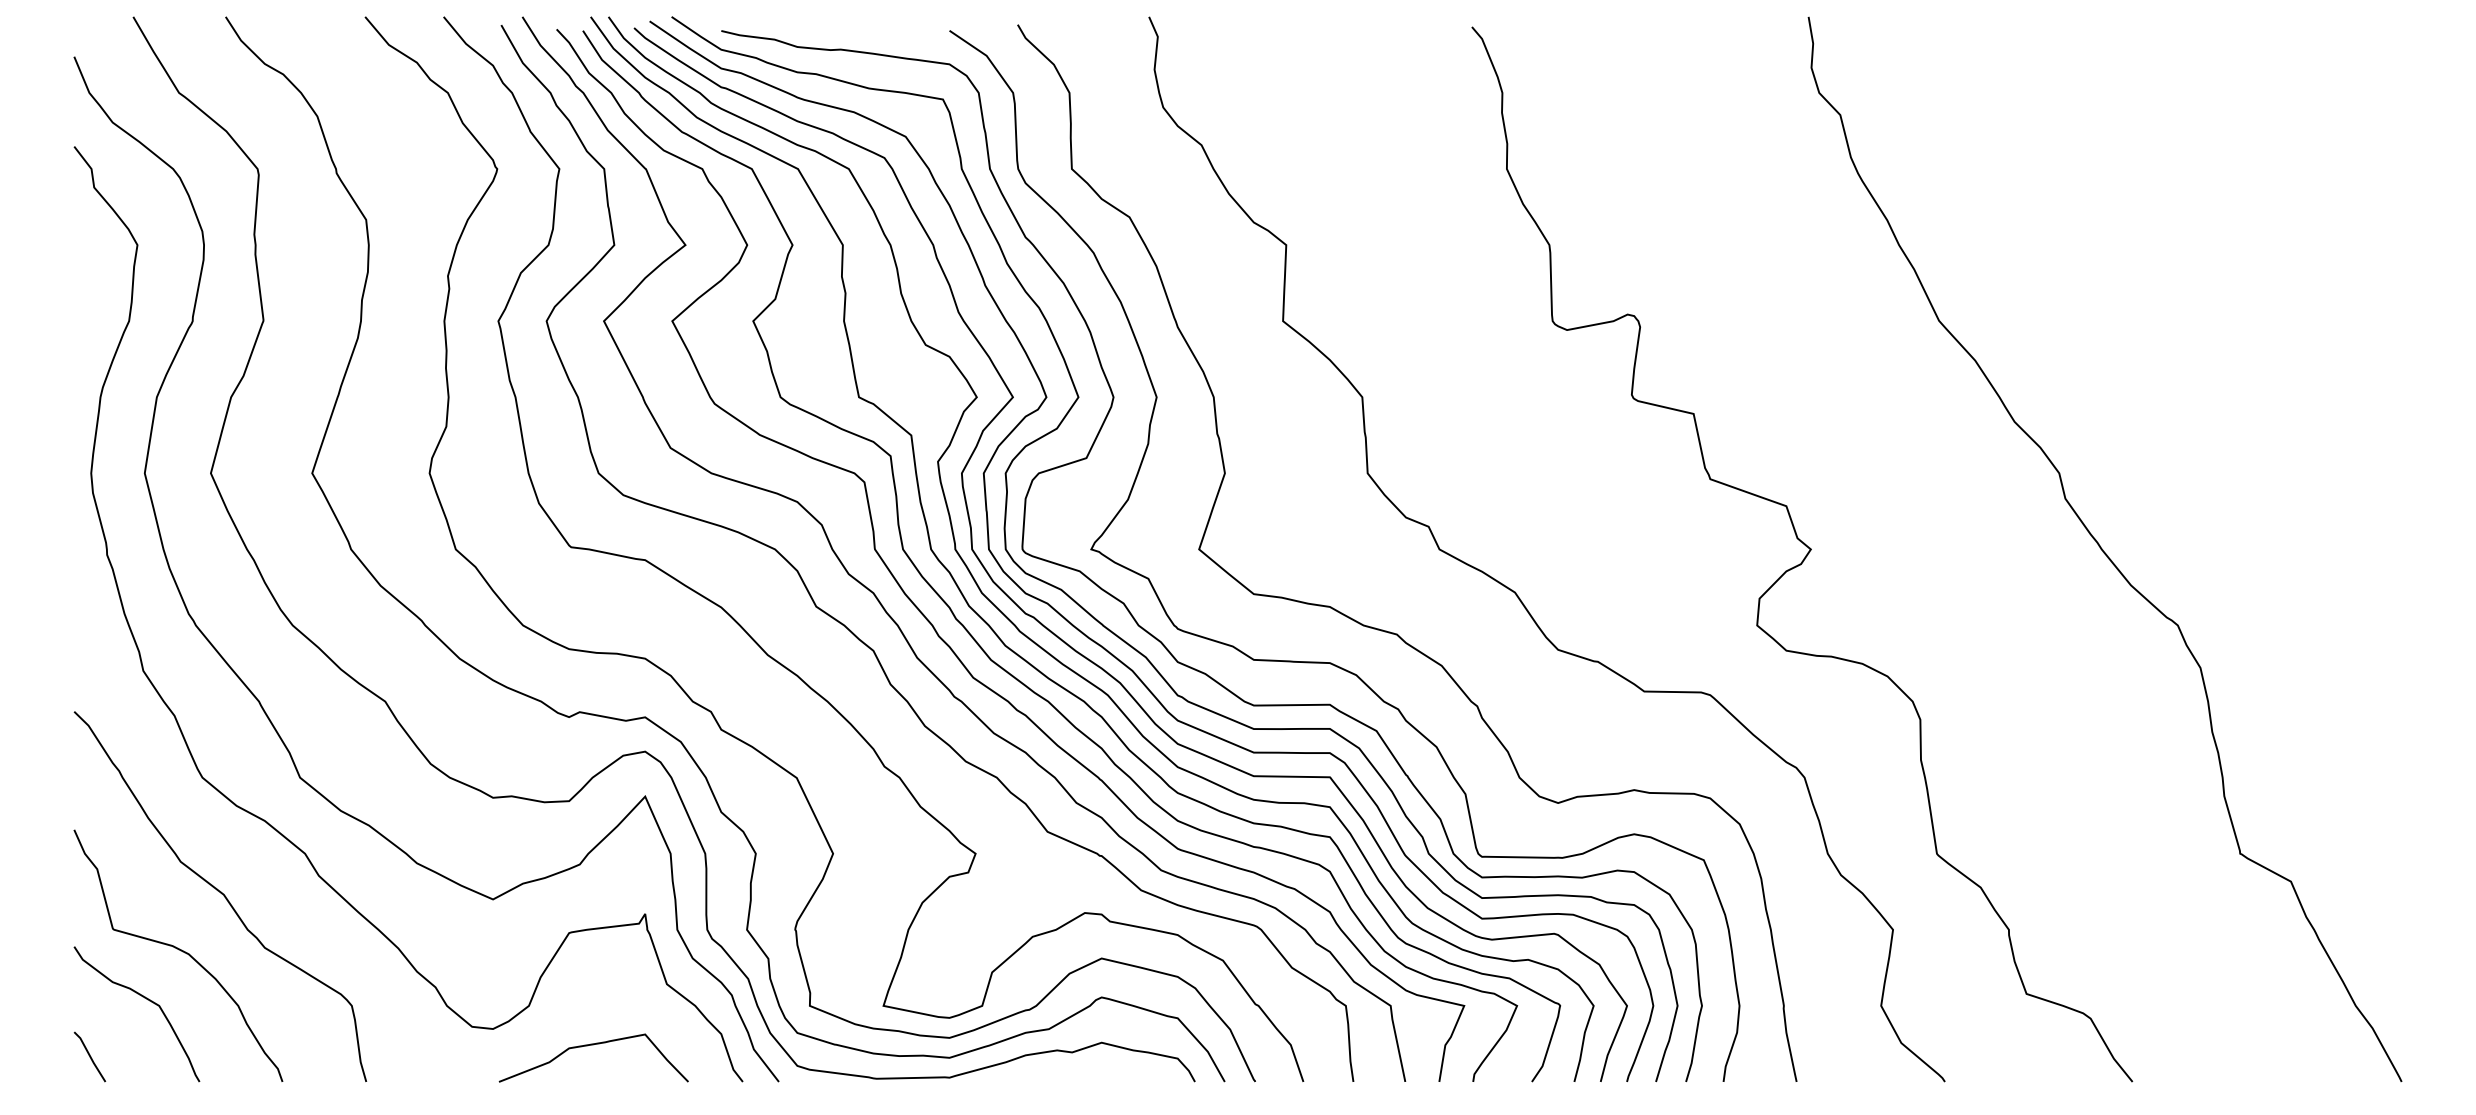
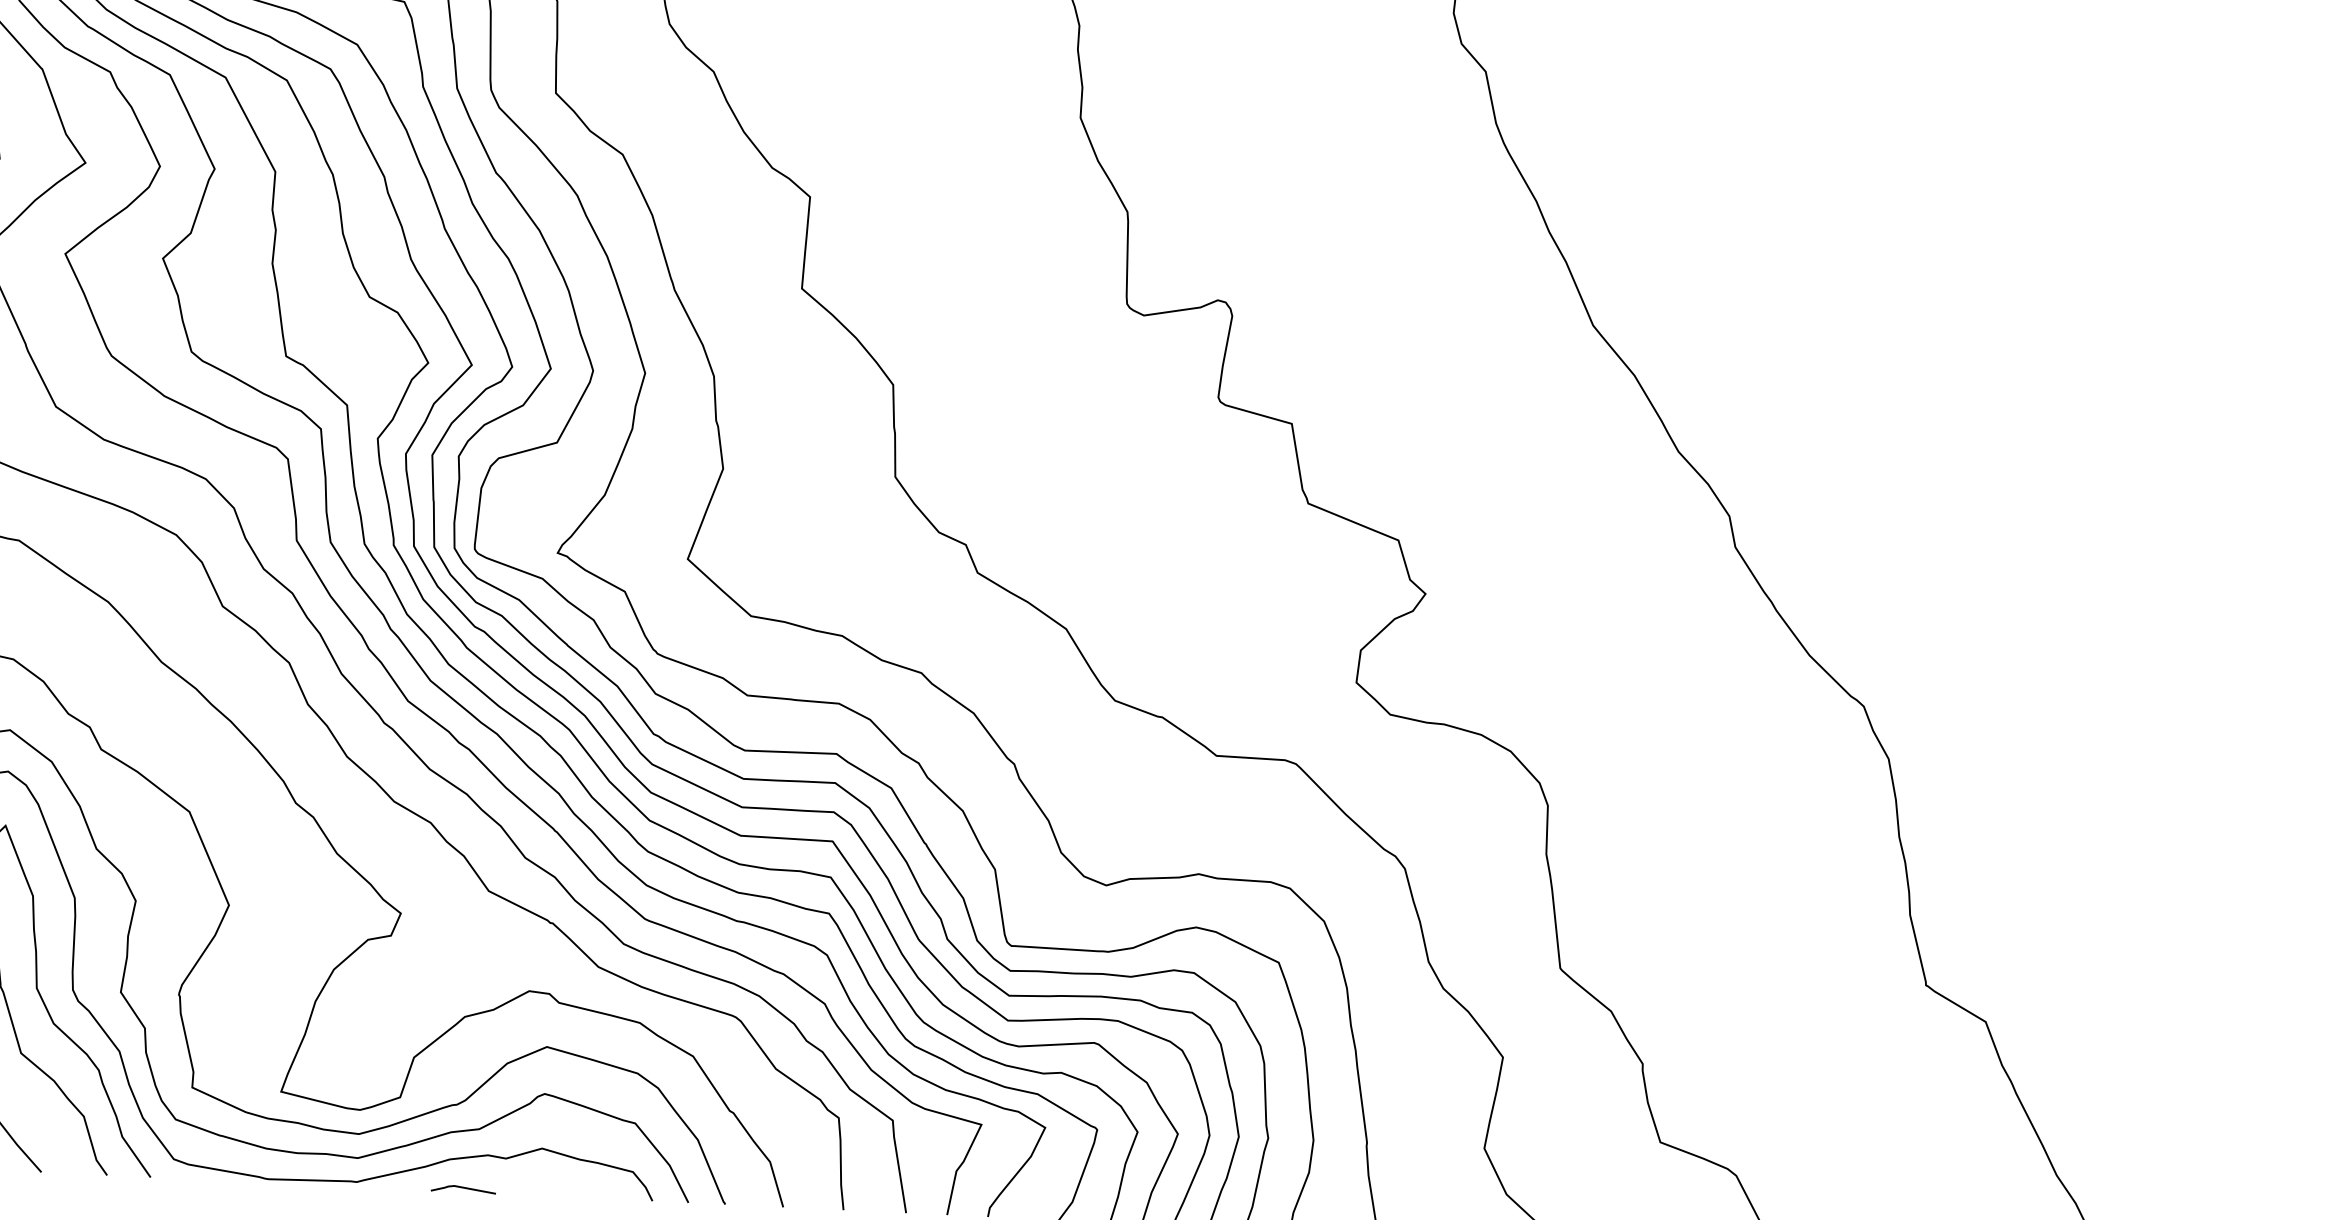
line: (1038, 1079) -> (463, 1189), added

